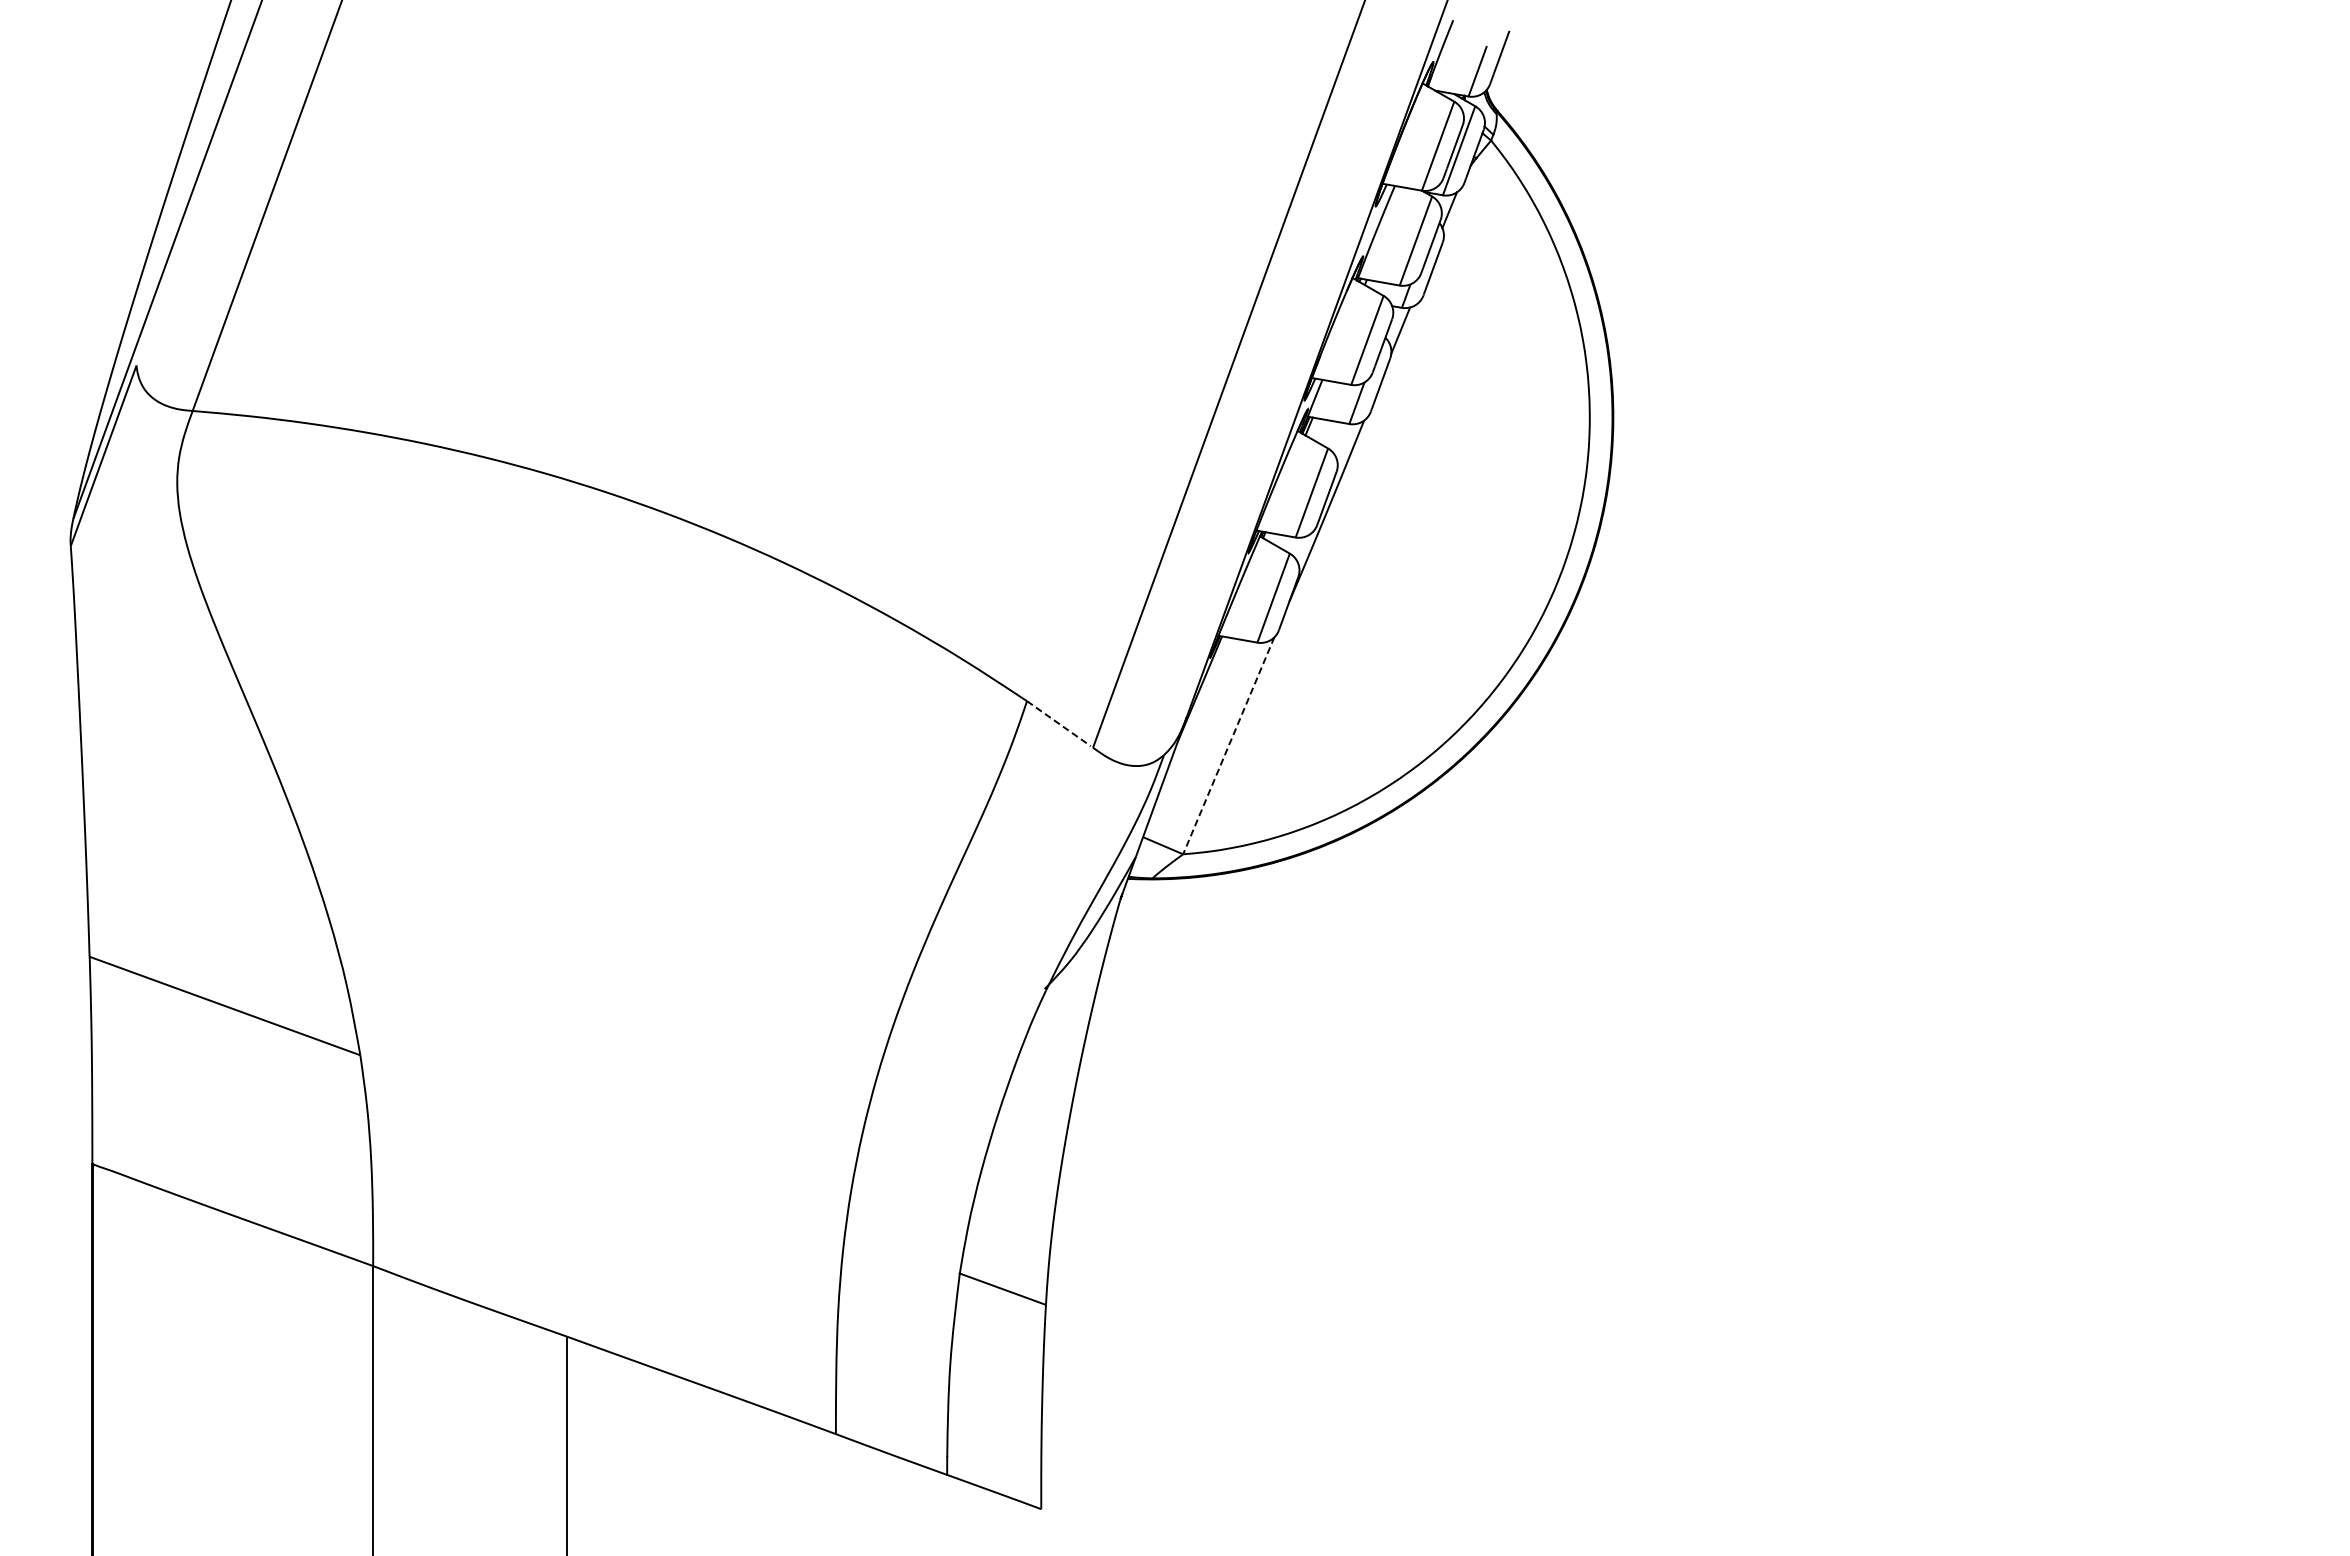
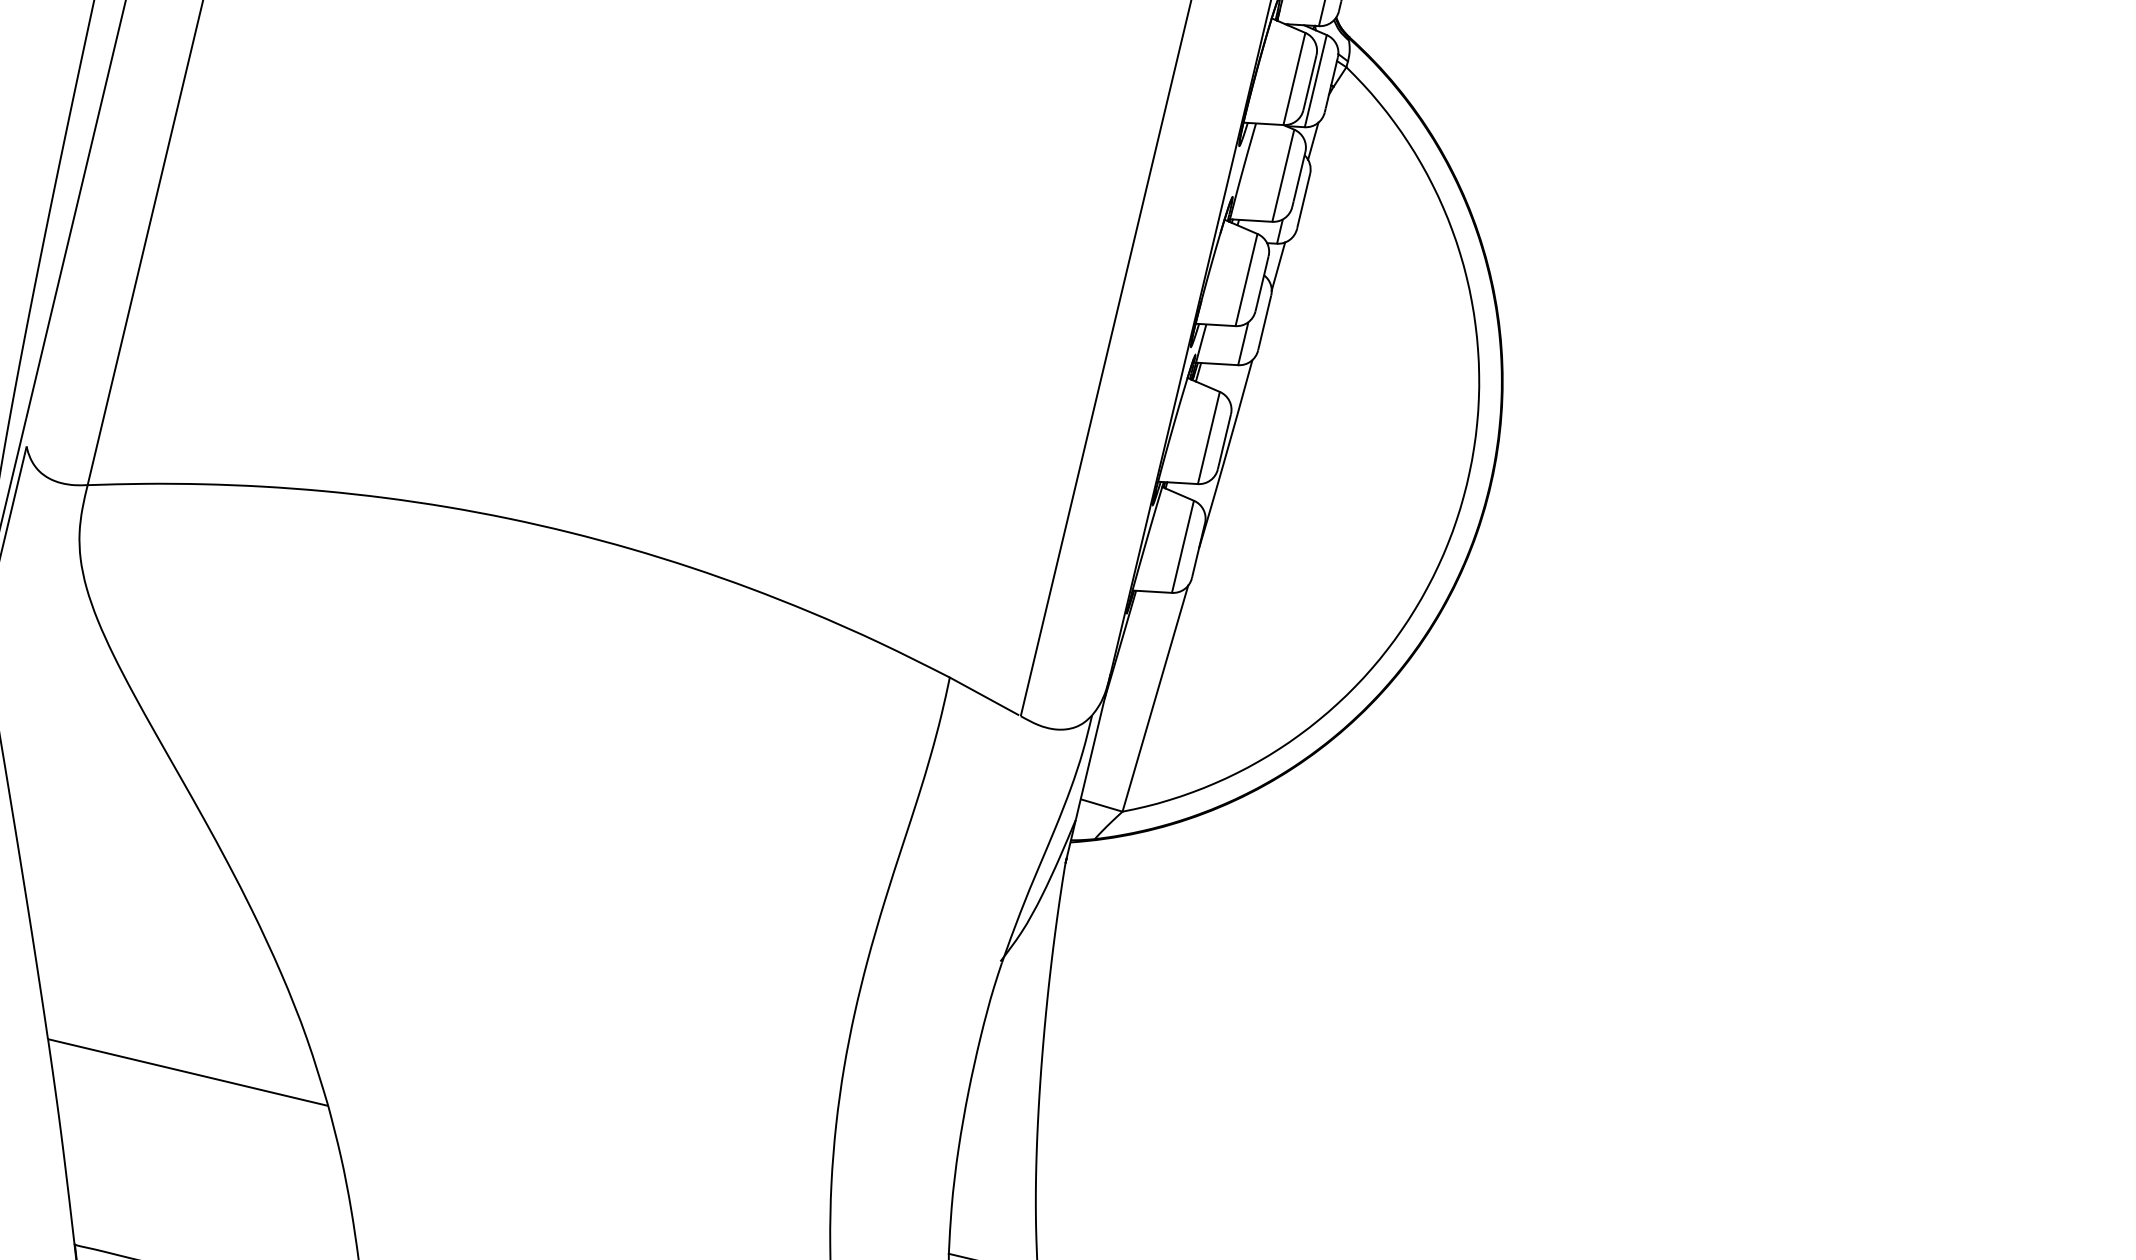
line: (1058, 723) -> (983, 696), dashed -> solid
line: (1228, 745) -> (1155, 698), dashed -> solid

